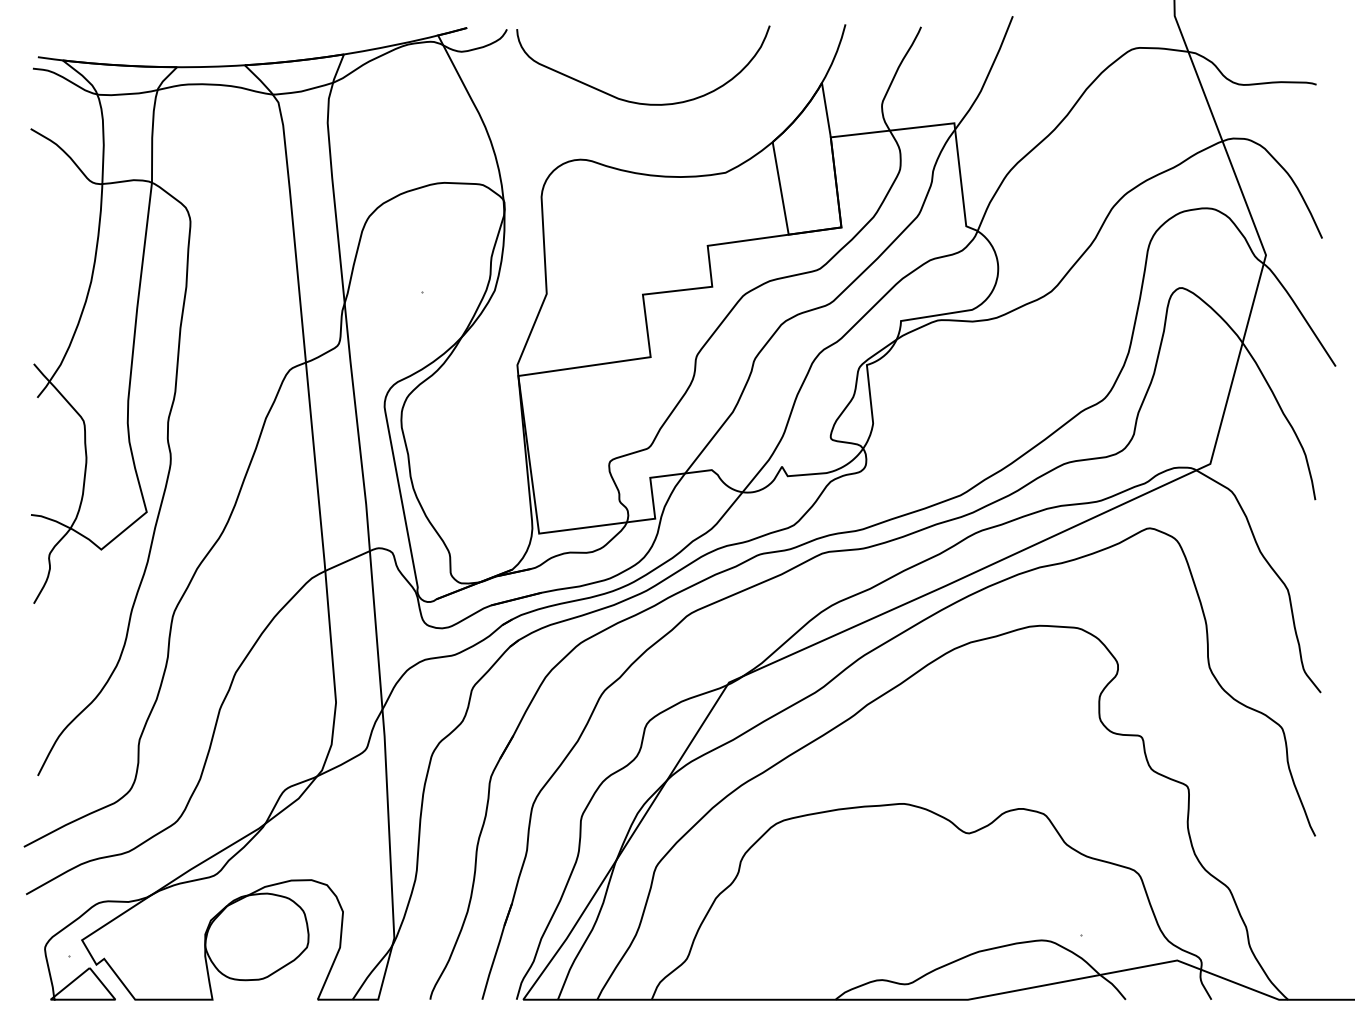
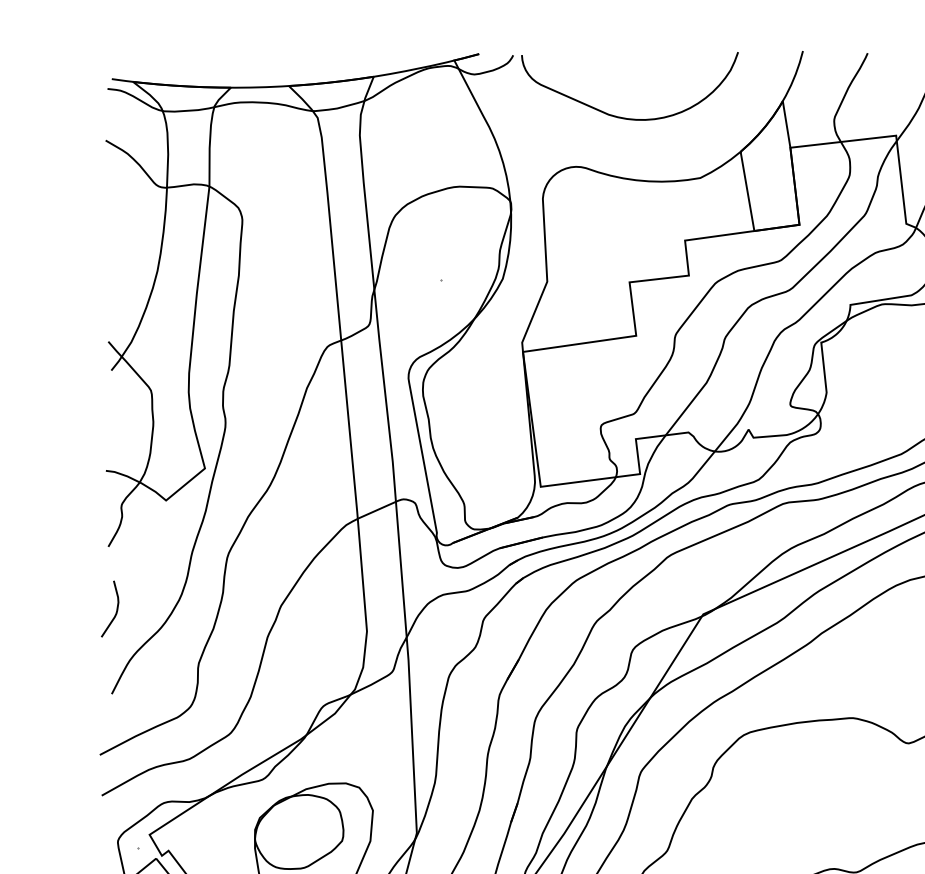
curve: (43, 676) -> (116, 609), added

